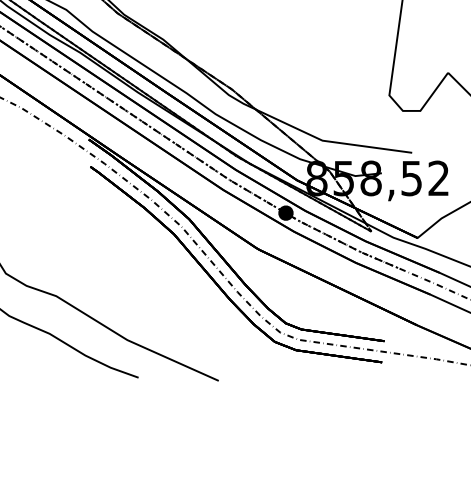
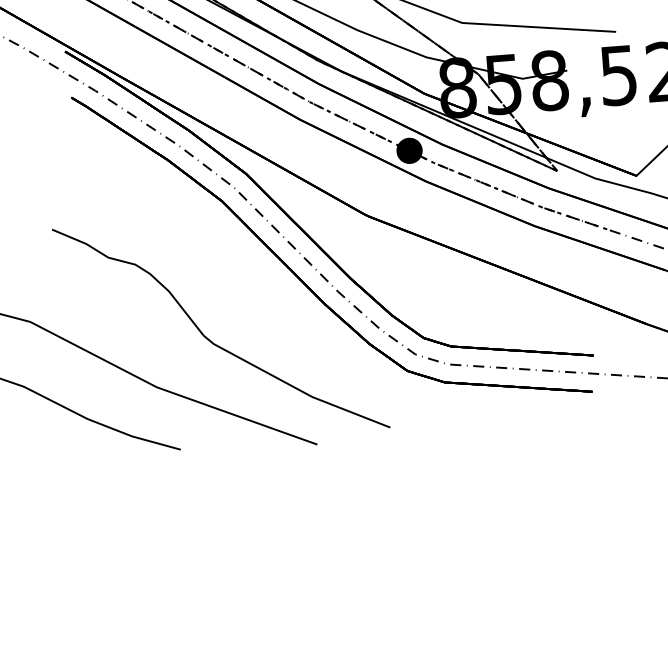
curve: (161, 314) -> (211, 339), added

